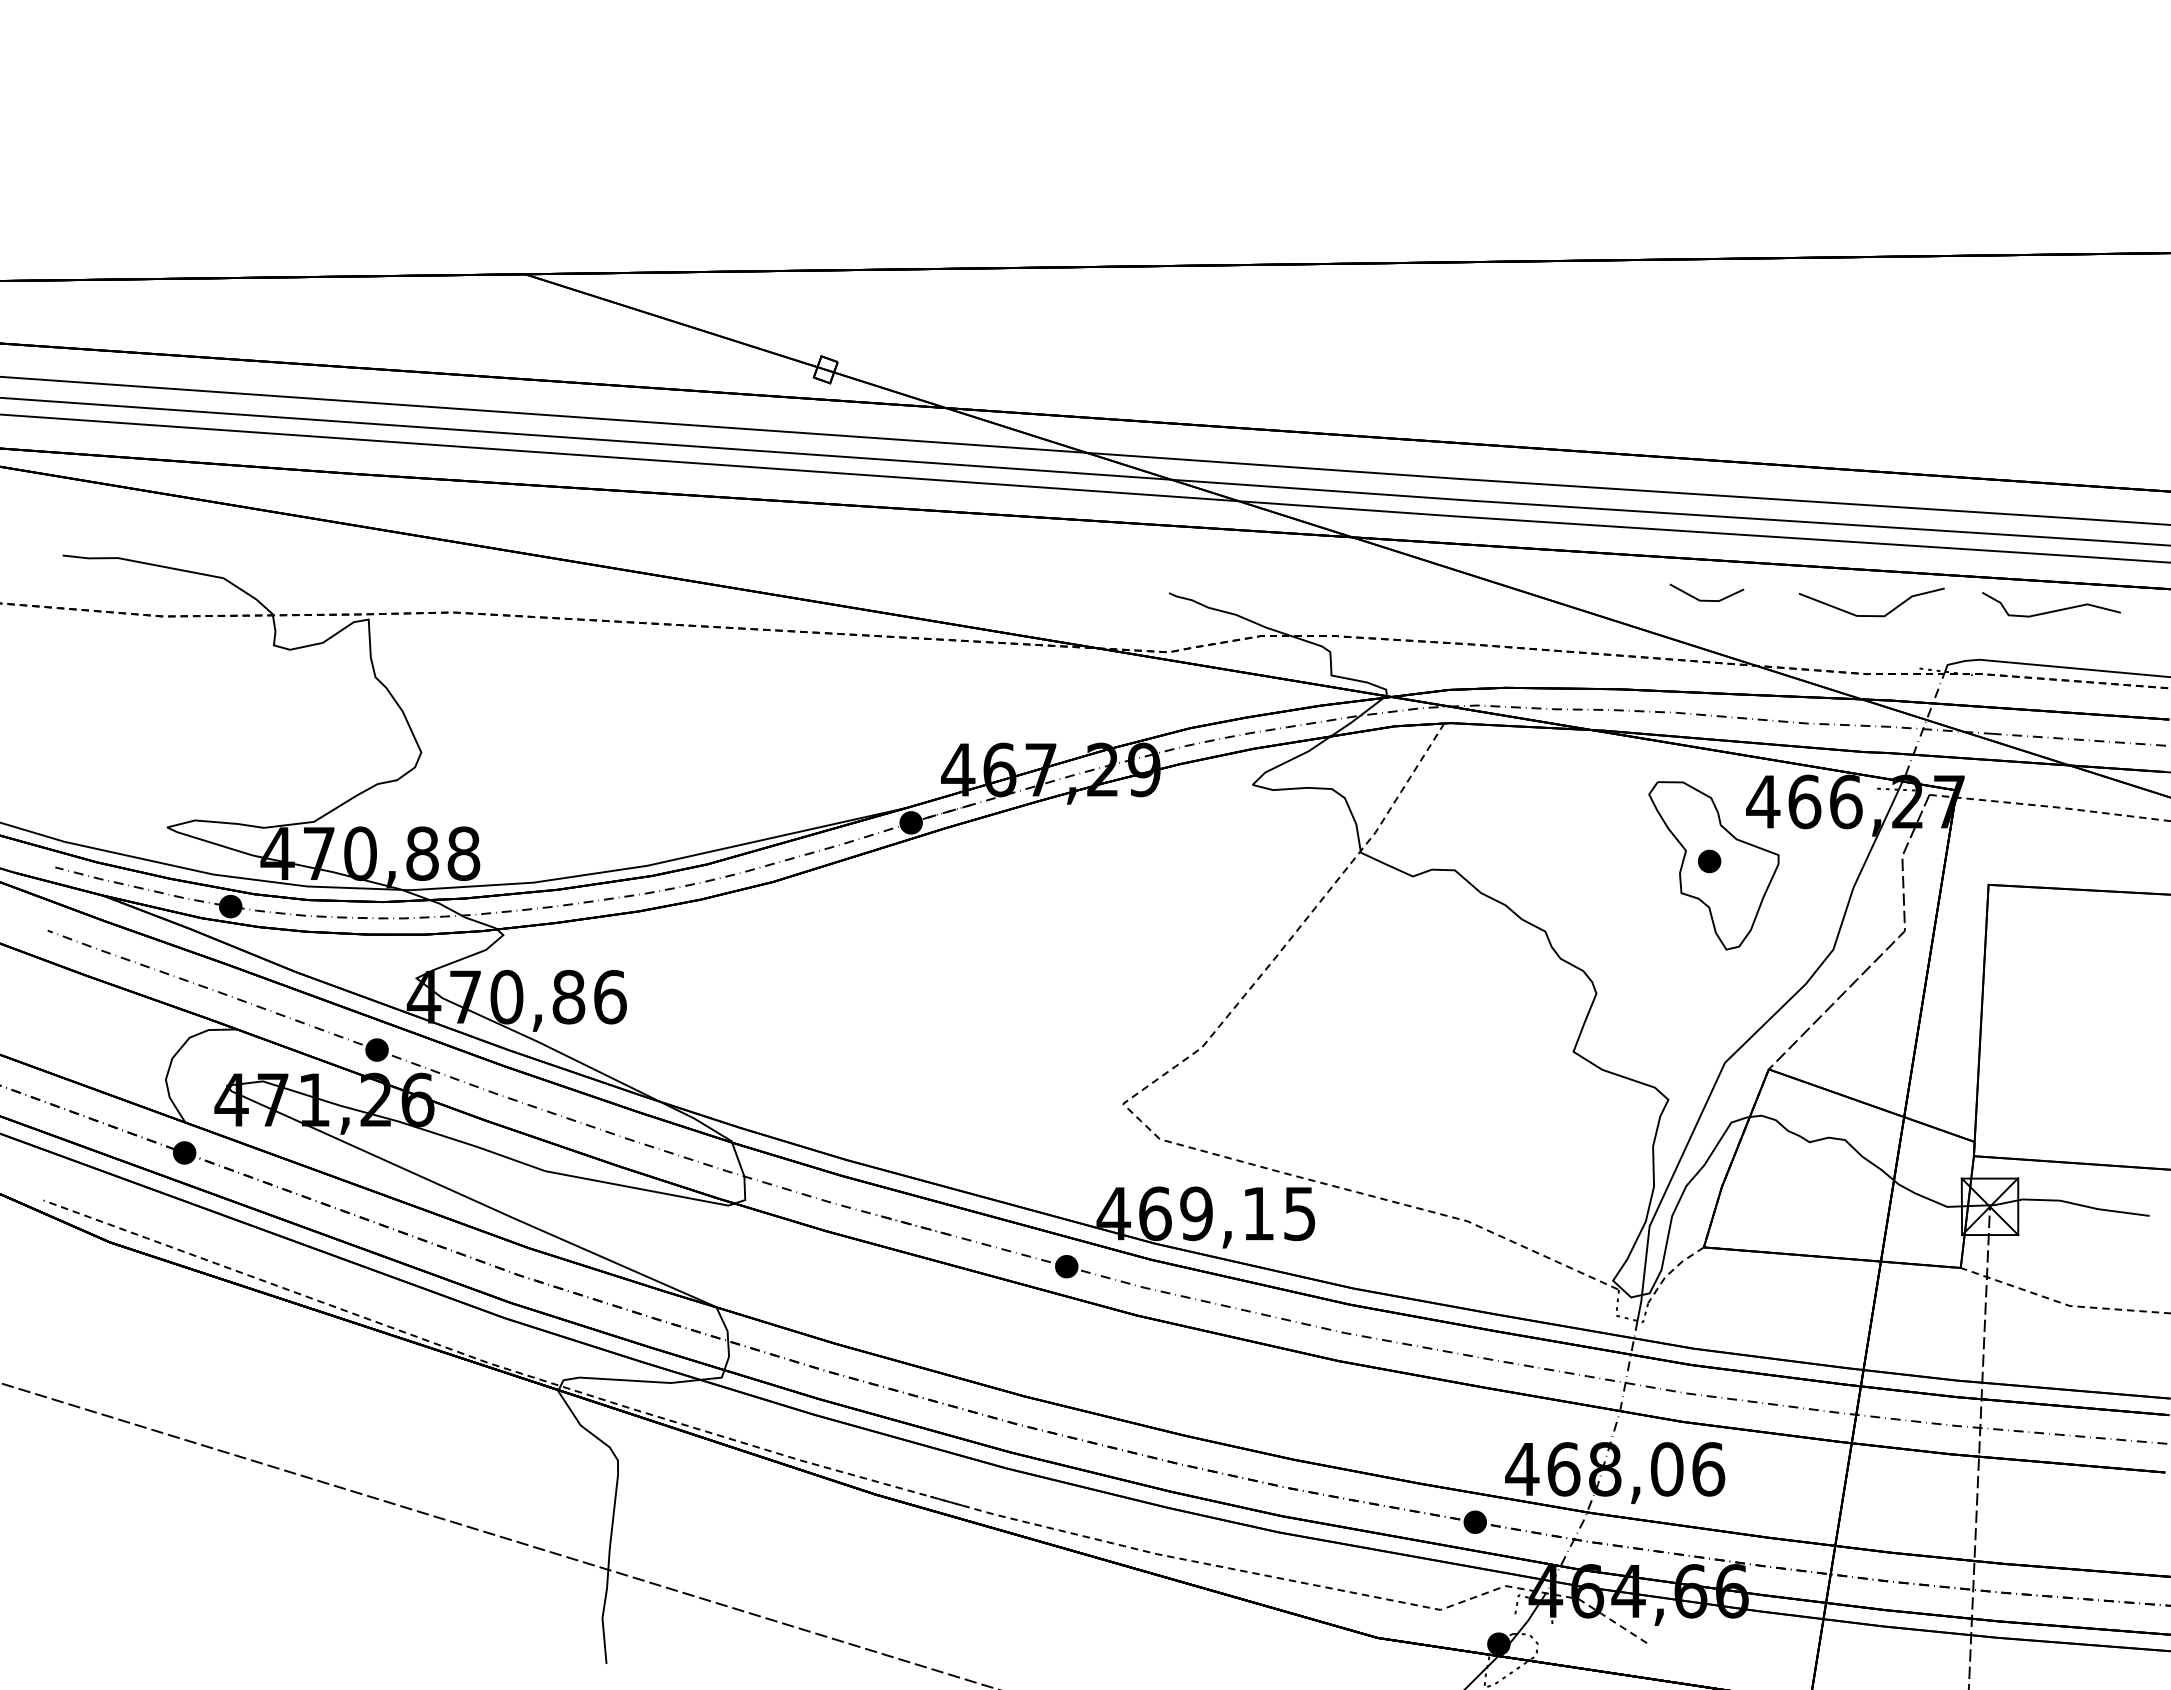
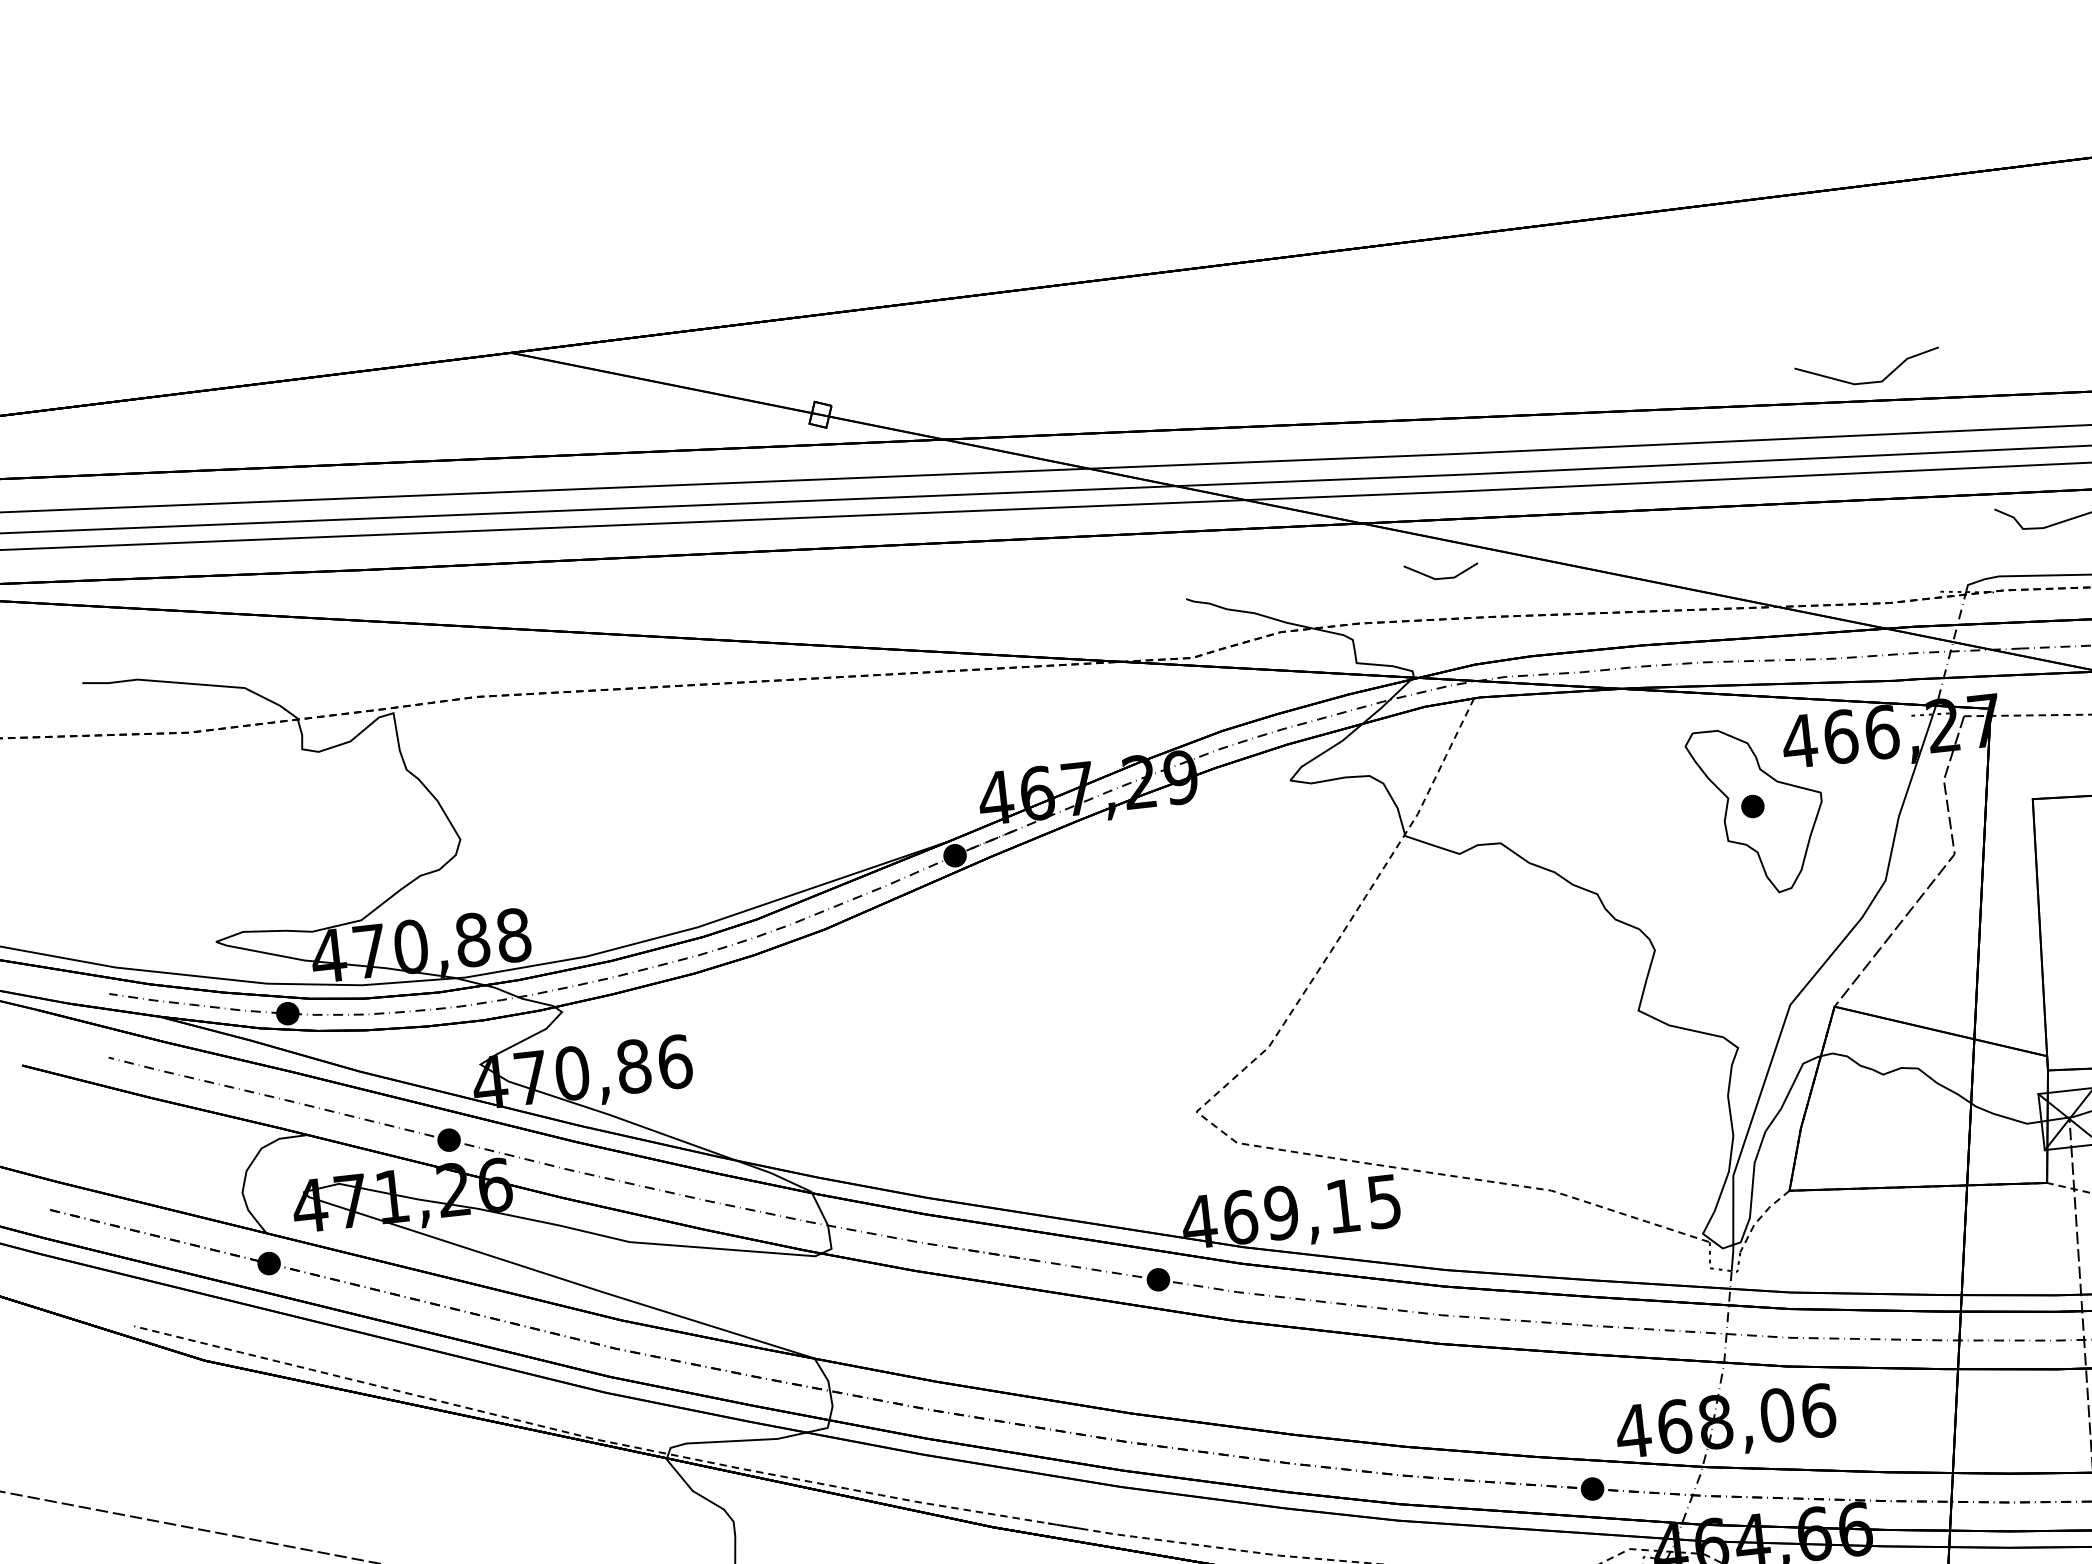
line: (1706, 599) -> (1441, 577), moved
line: (1871, 615) -> (1868, 382), moved

